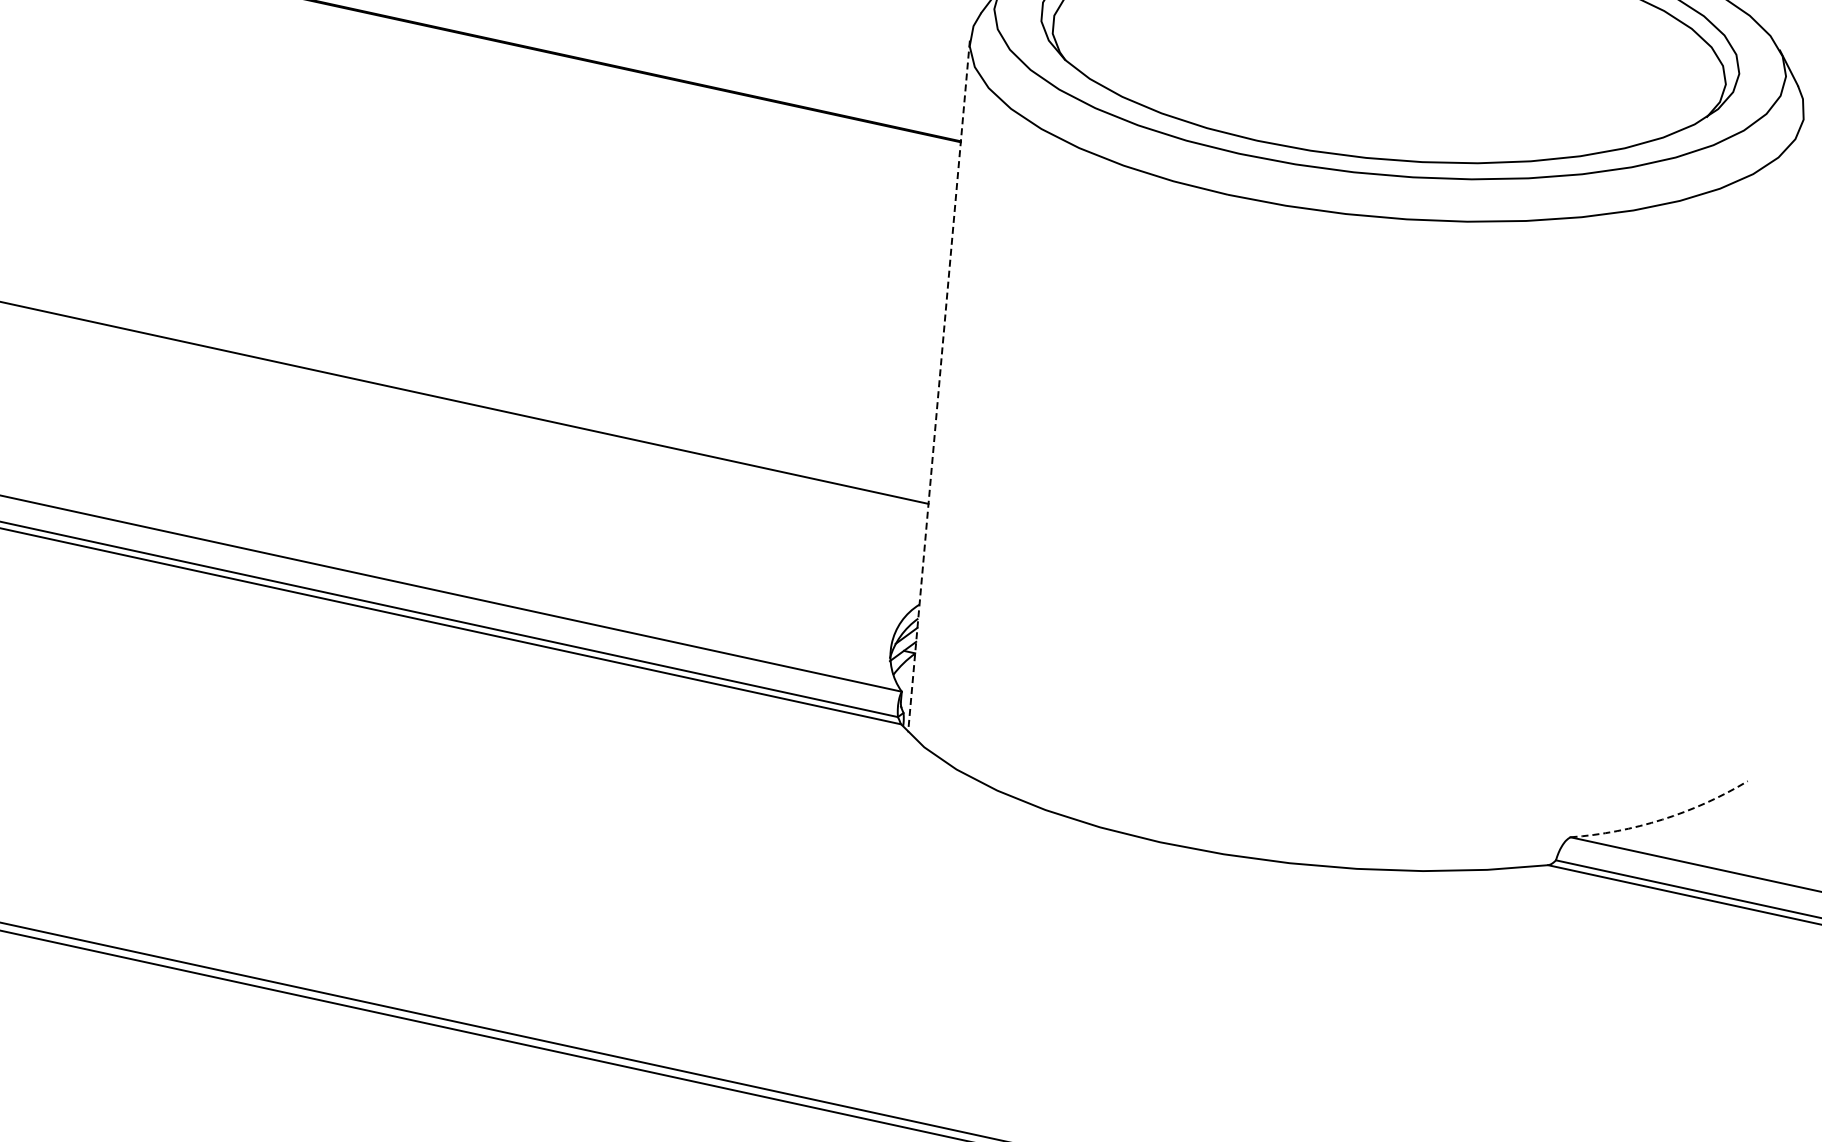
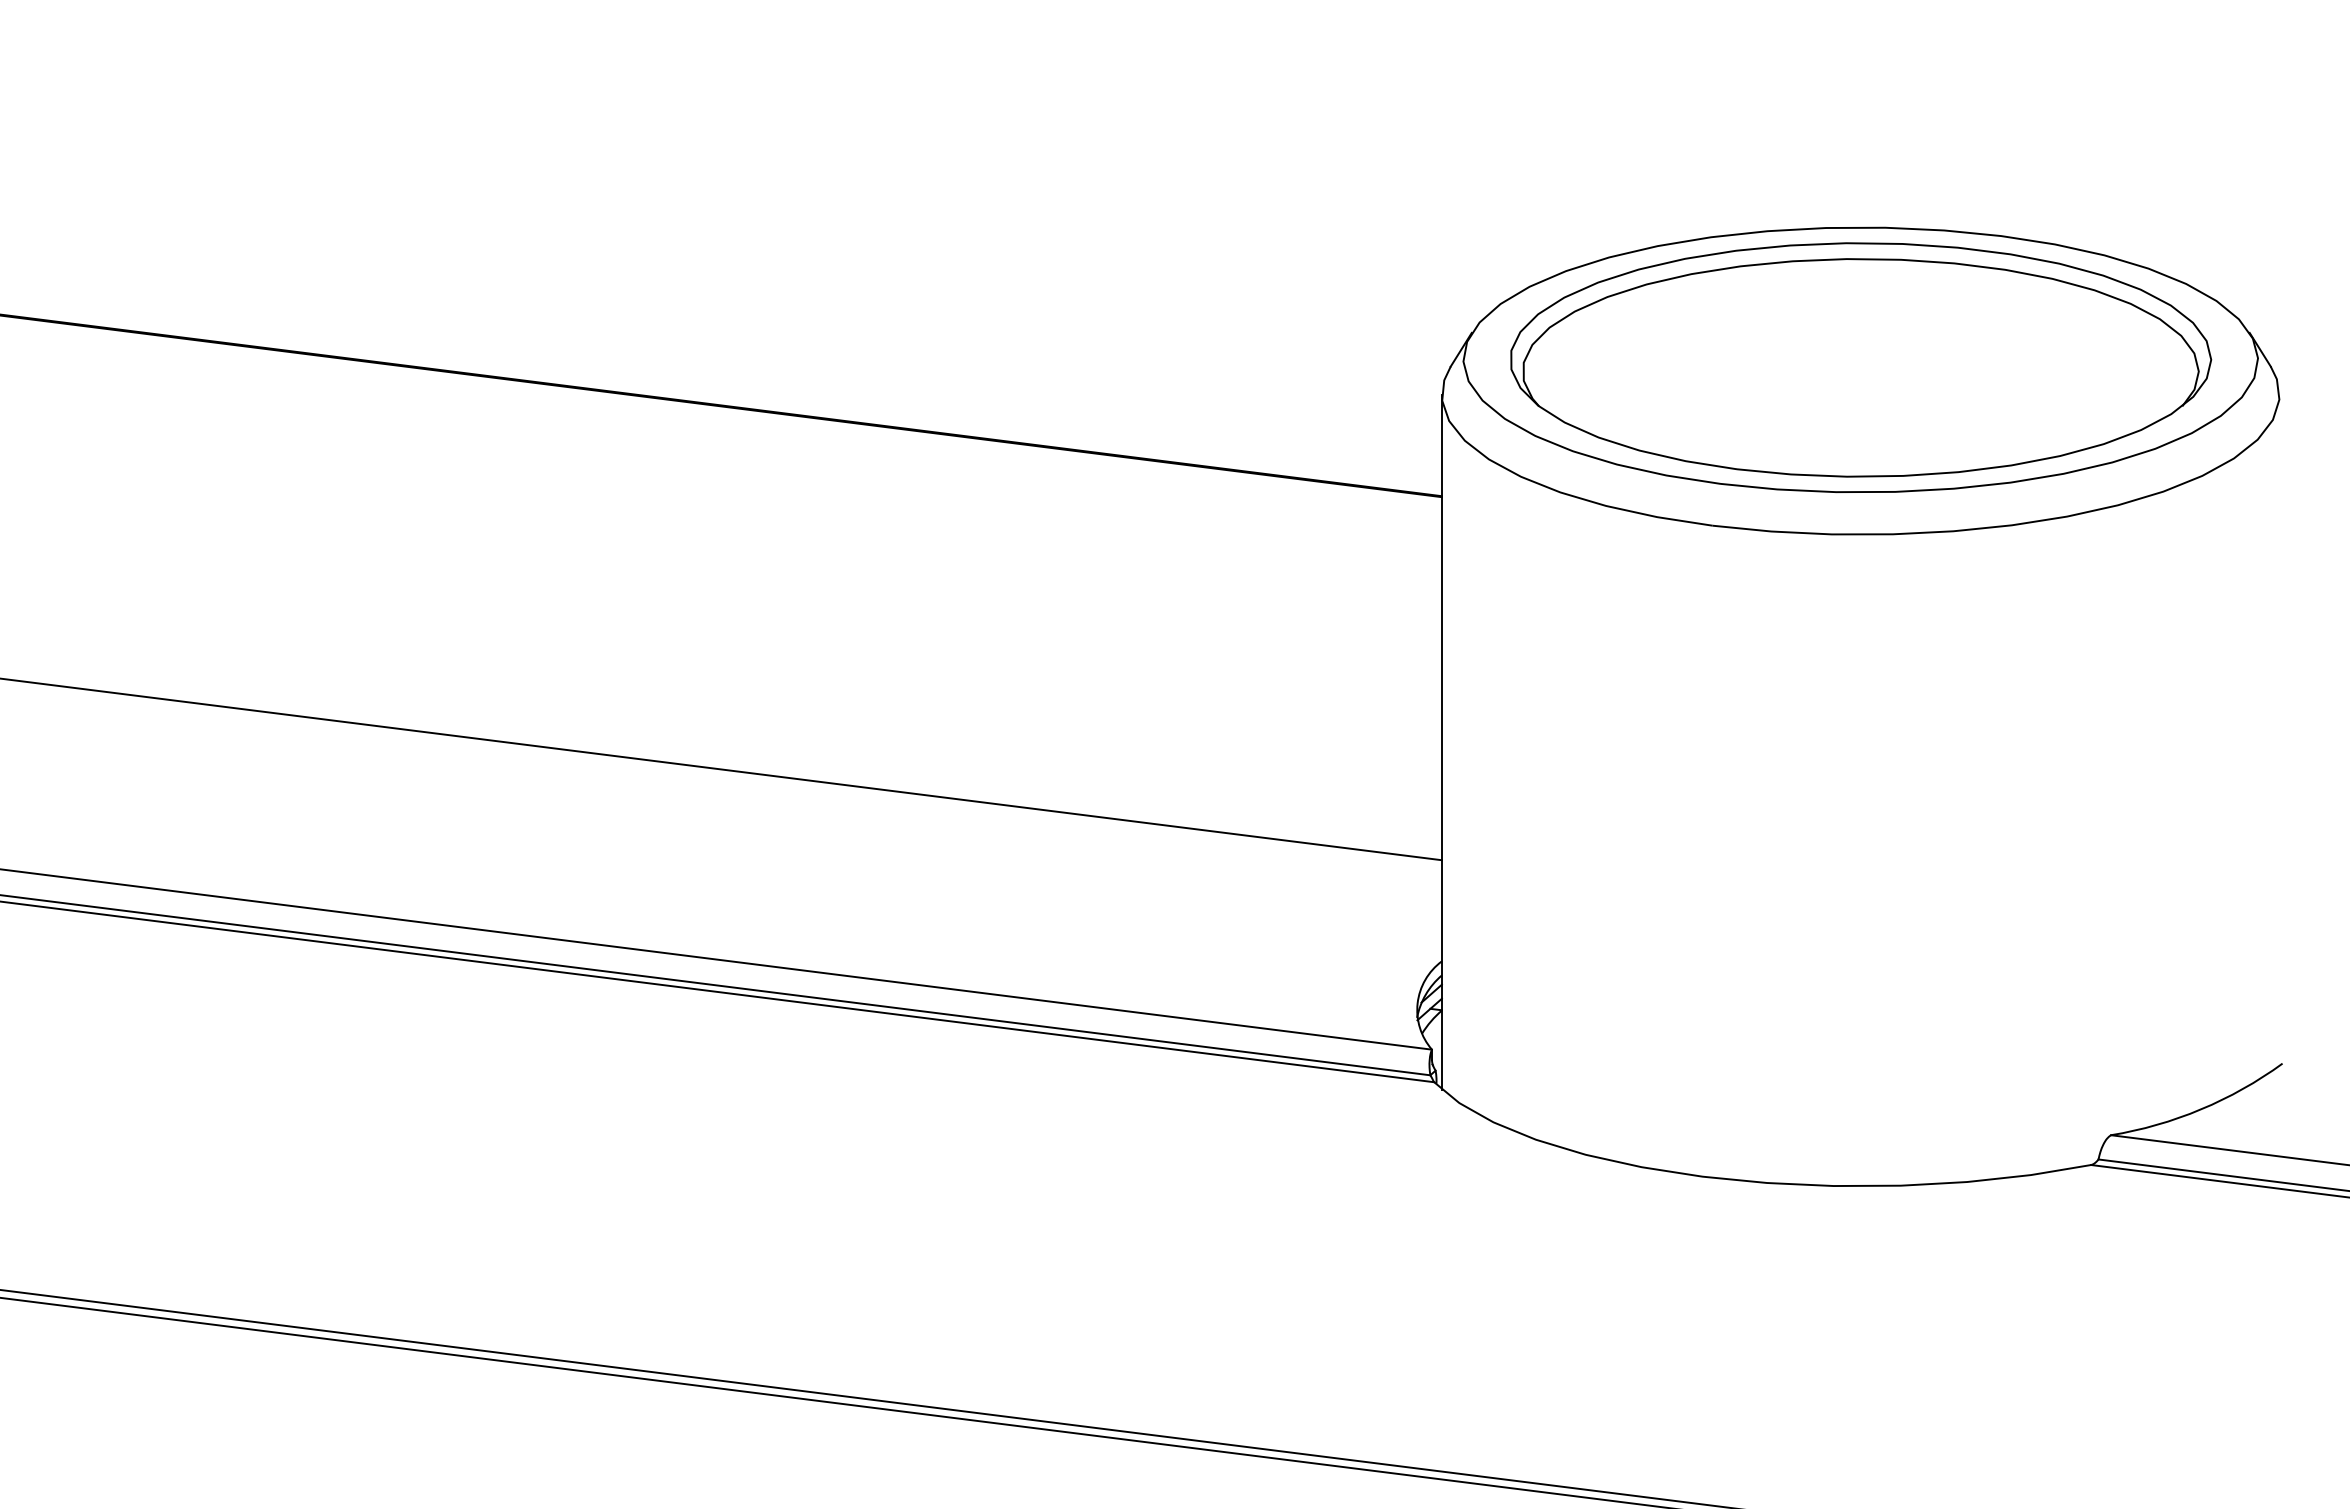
line: (938, 386) -> (1441, 742), dashed -> solid
arc: (1661, 819) -> (2200, 1109), dashed -> solid

